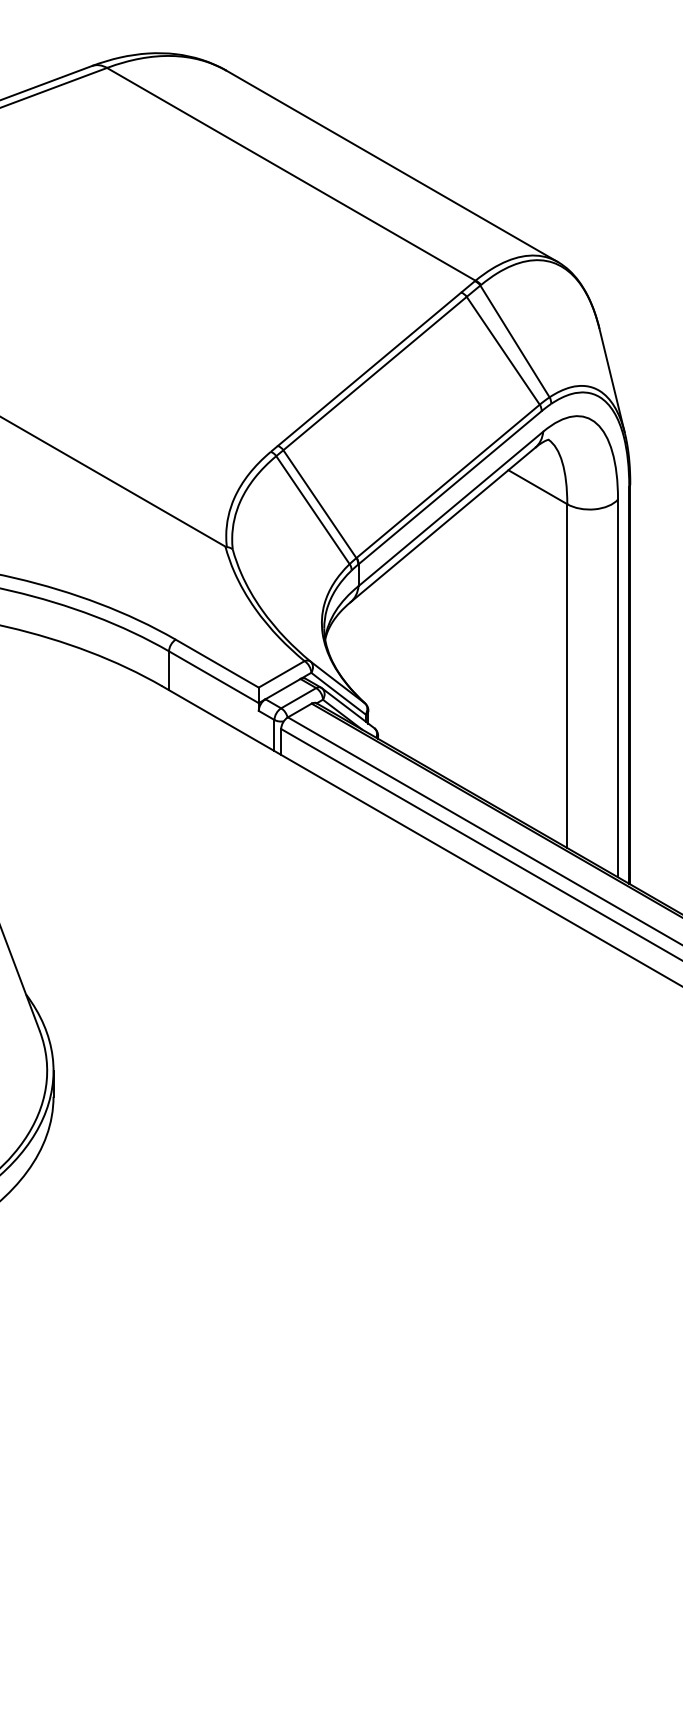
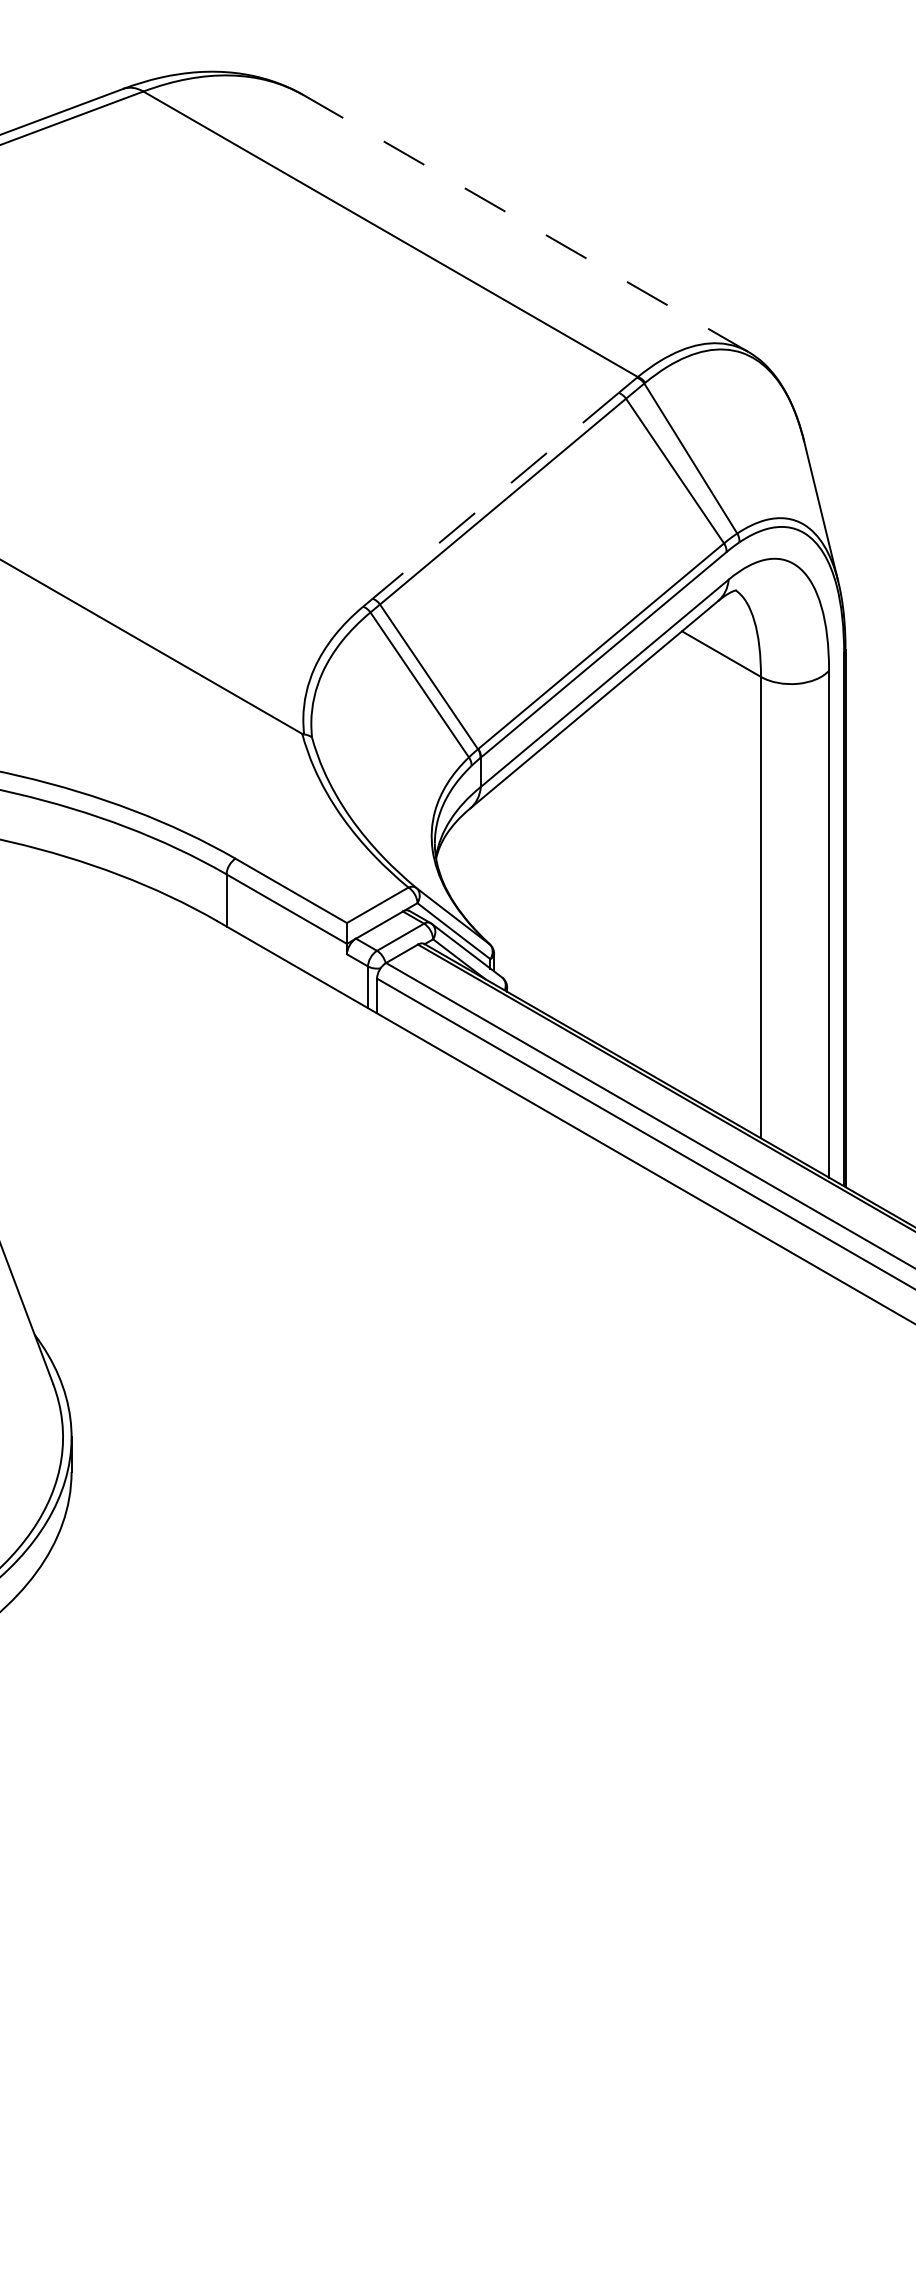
line: (392, 166) -> (526, 223), solid -> dashed
line: (369, 369) -> (495, 496), solid -> dashed

